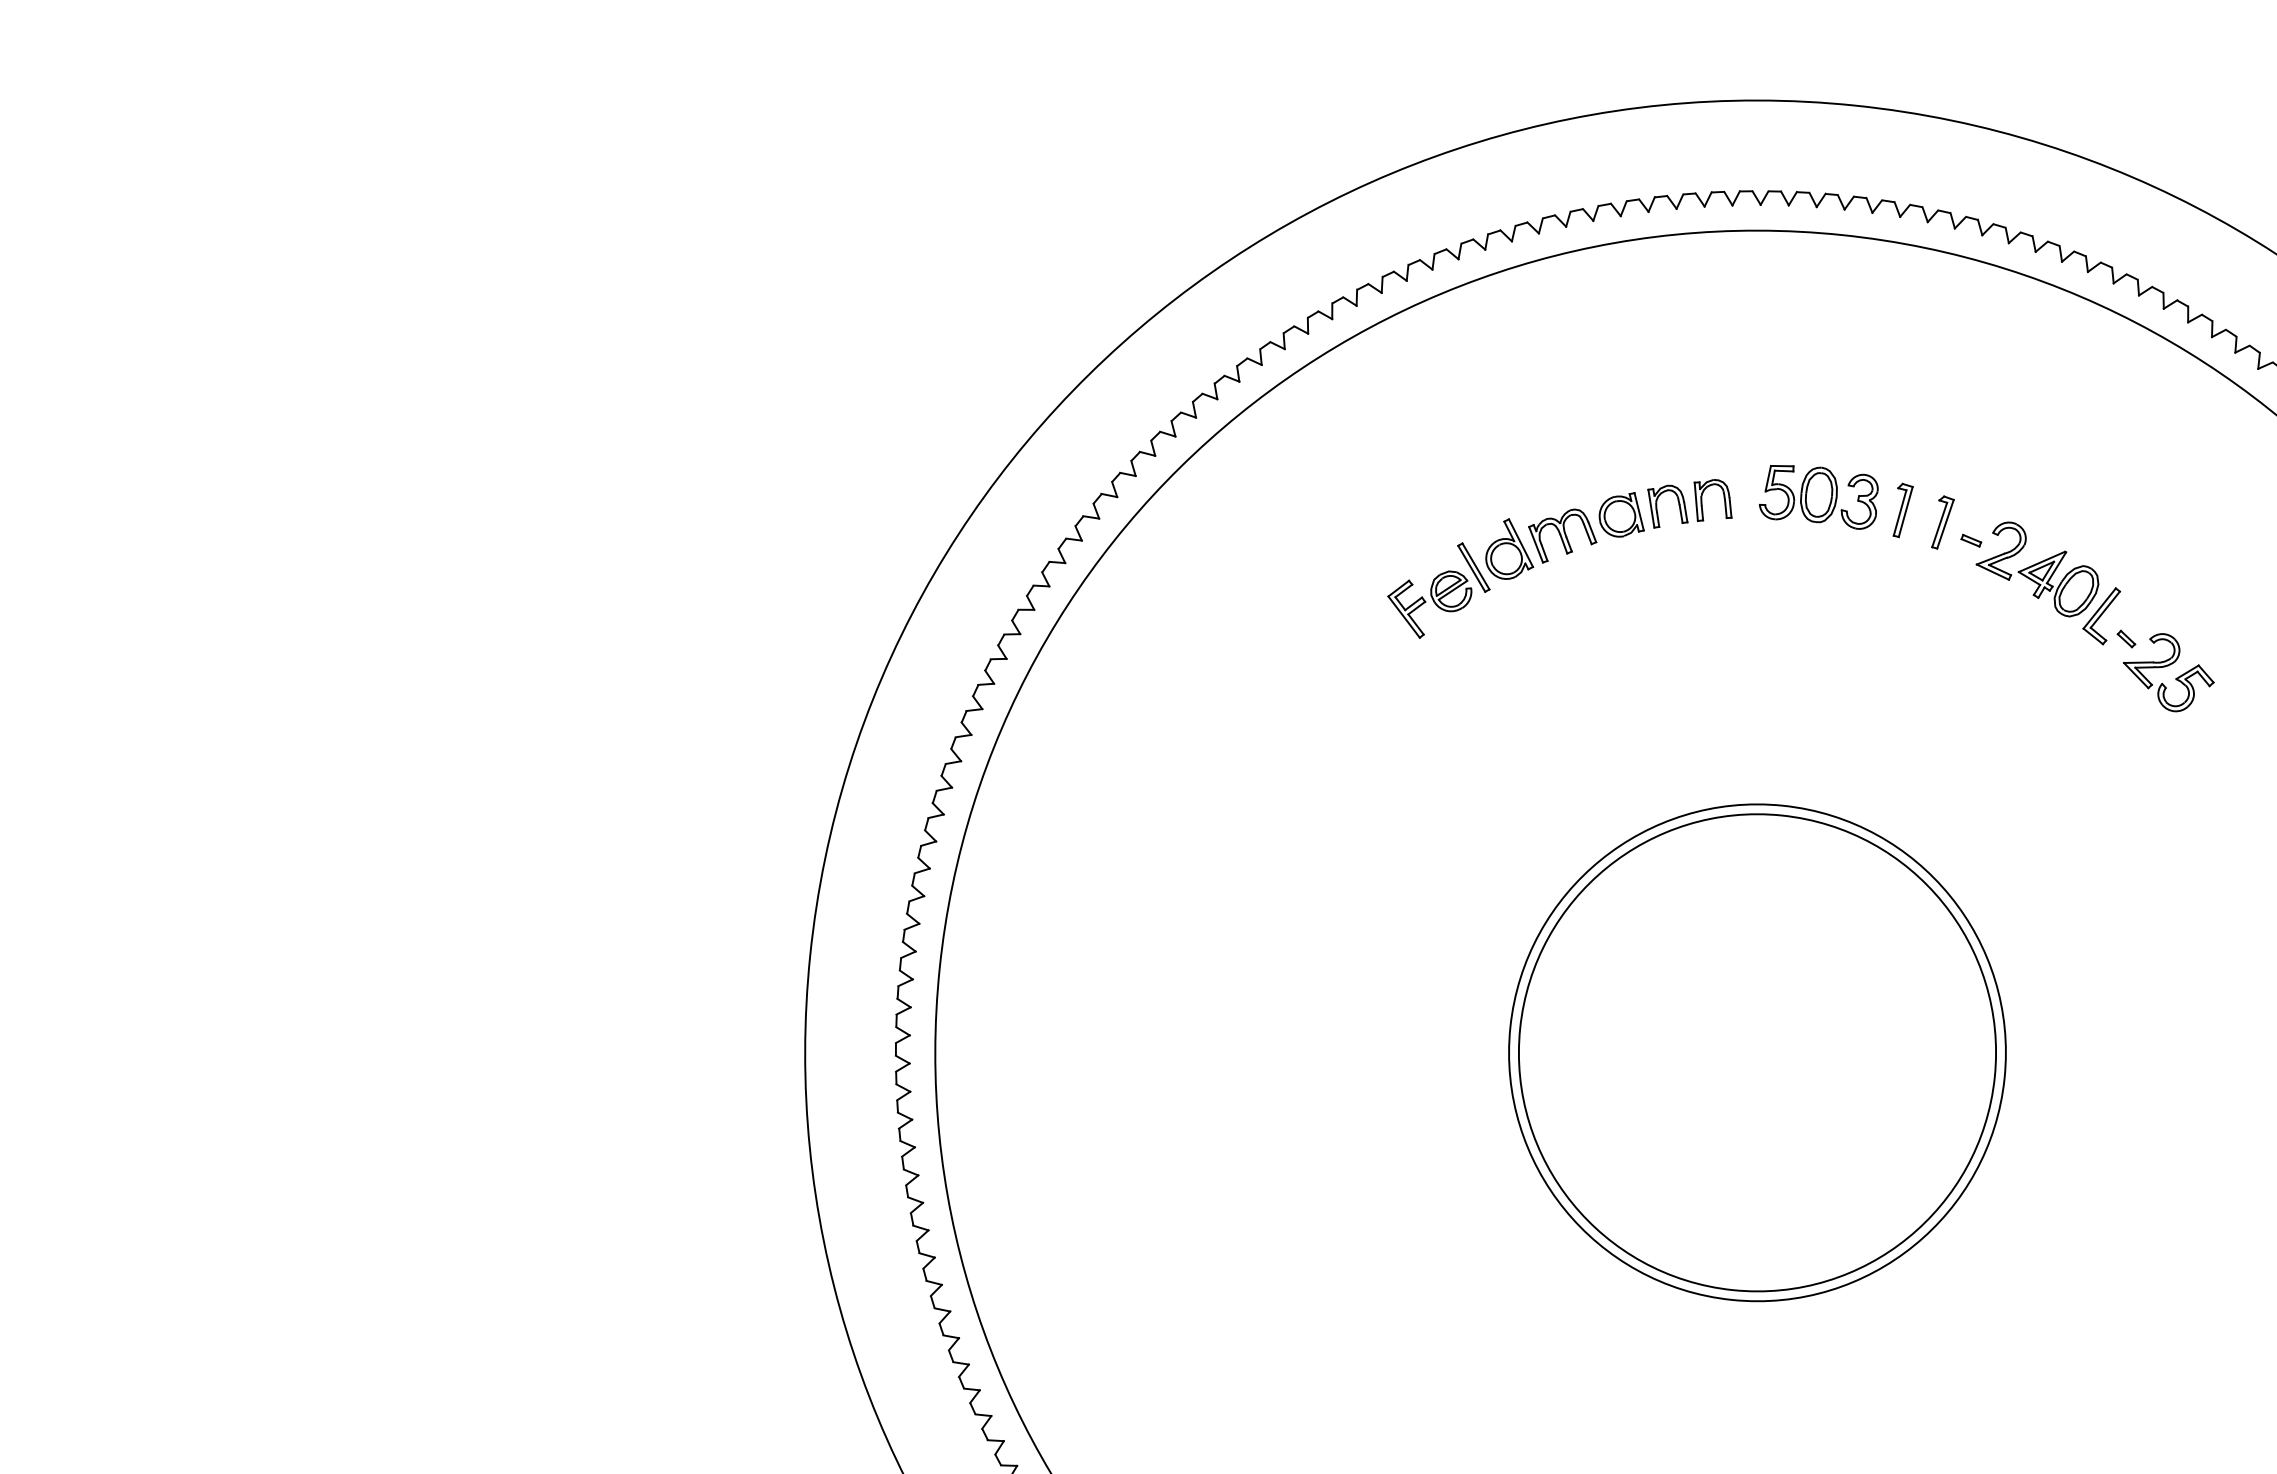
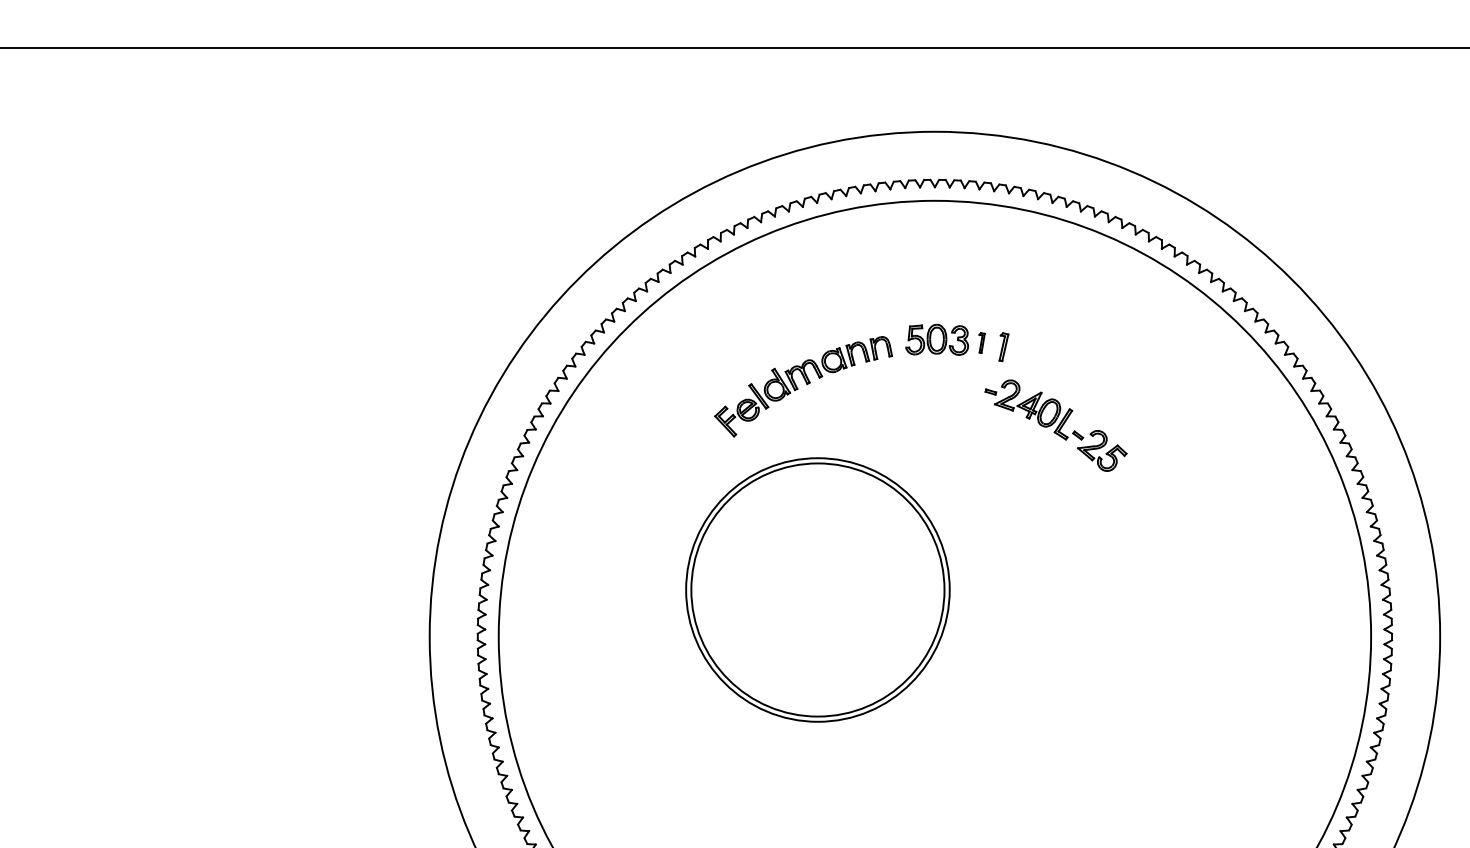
part: (1901, 509) -> (981, 342), size x0.7
part: (2086, 615) -> (1055, 425), moved
part: (1756, 1051) -> (817, 589), moved

